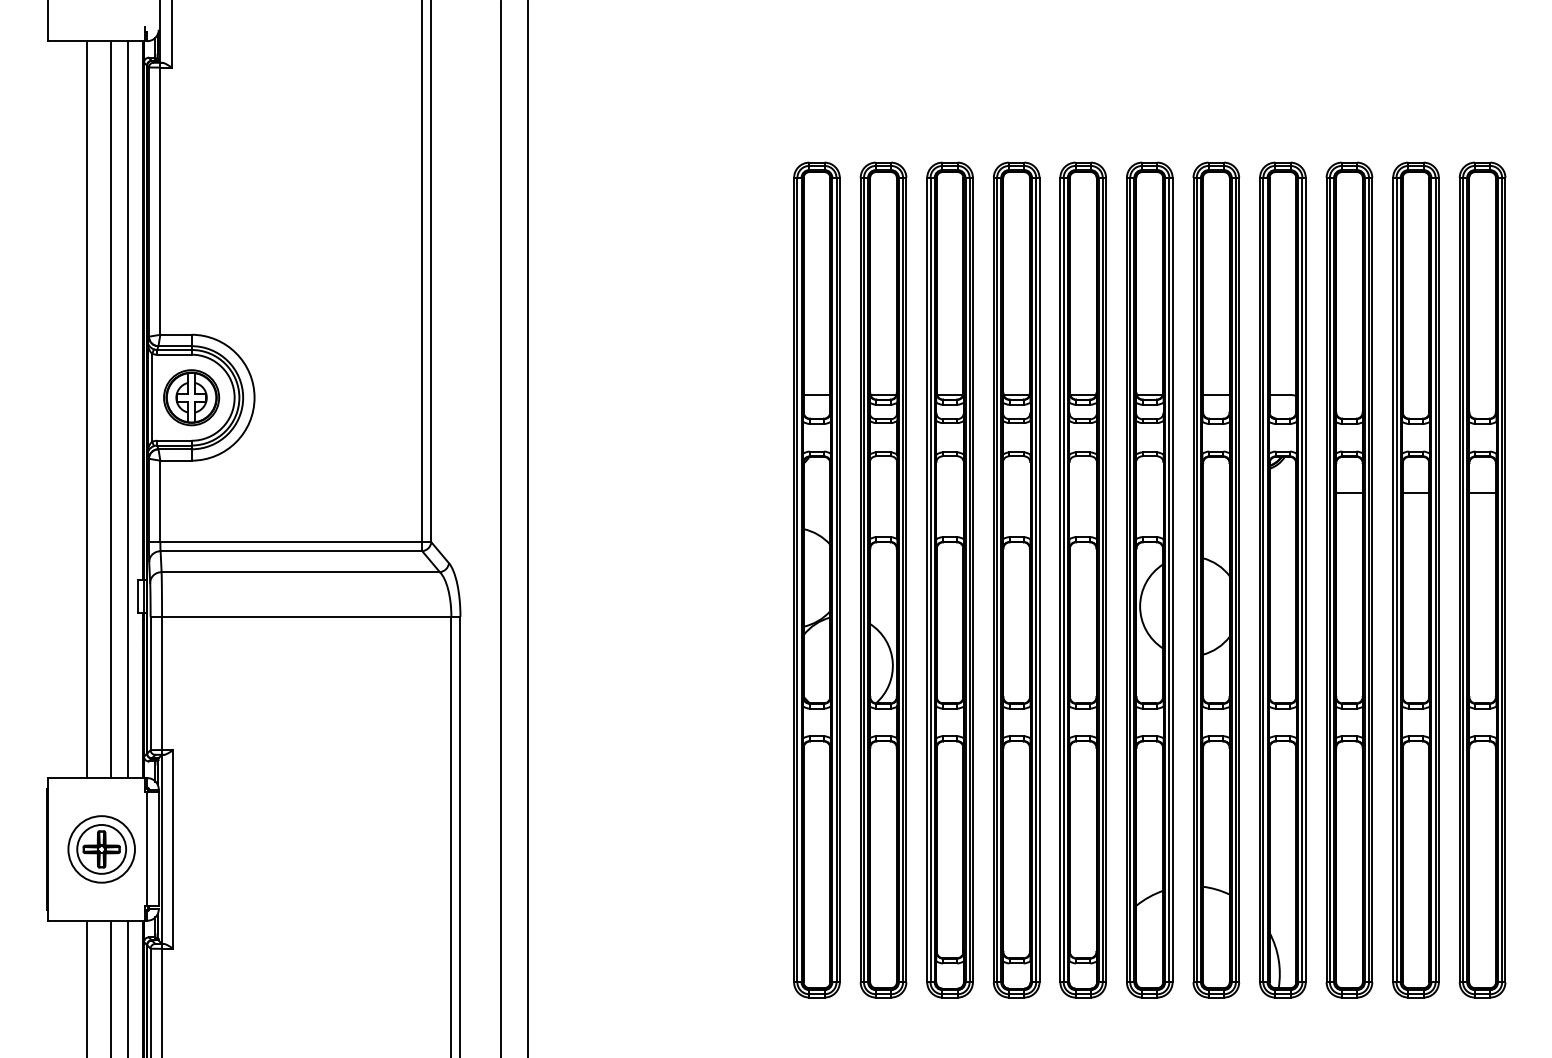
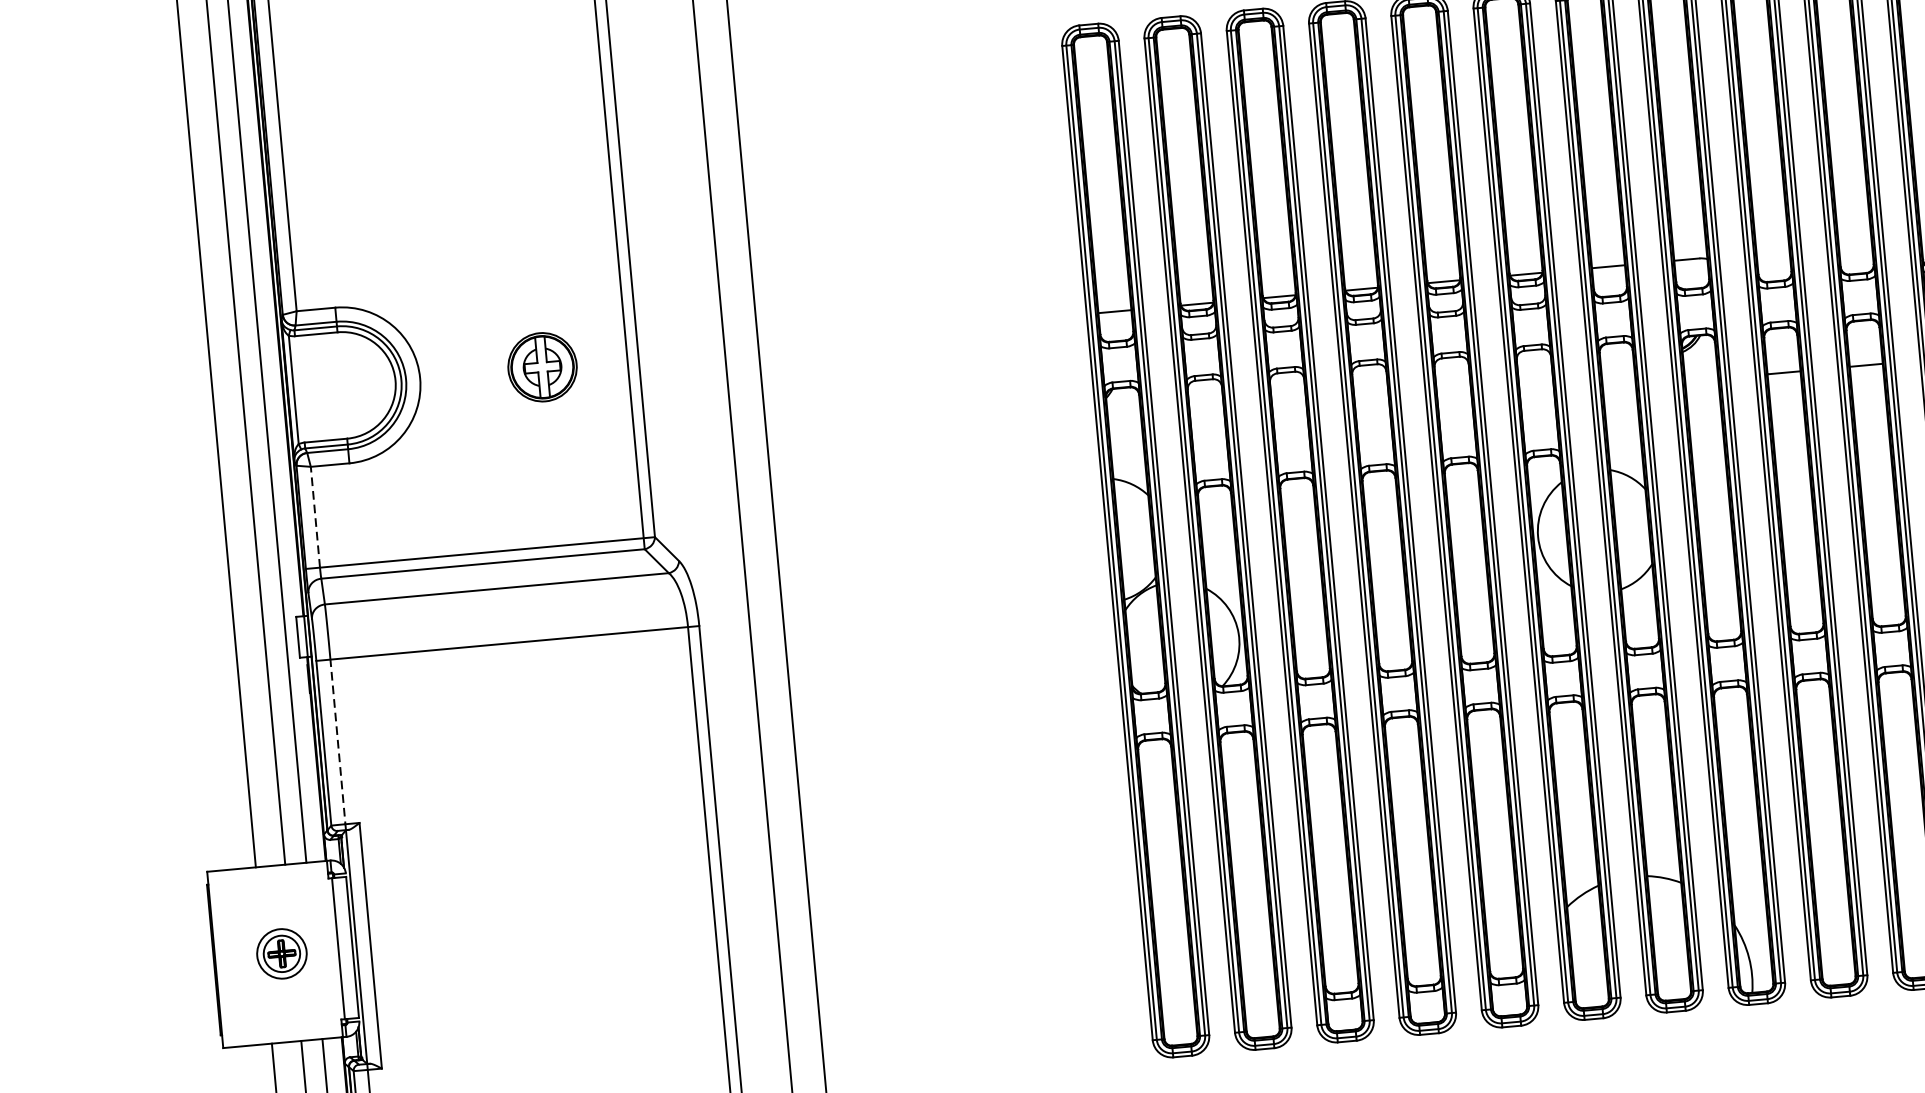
part: (191, 397) -> (542, 367), moved
line: (160, 501) -> (315, 517), solid -> dashed
line: (162, 685) -> (338, 744), solid -> dashed
part: (101, 849) -> (281, 953), size x0.6

